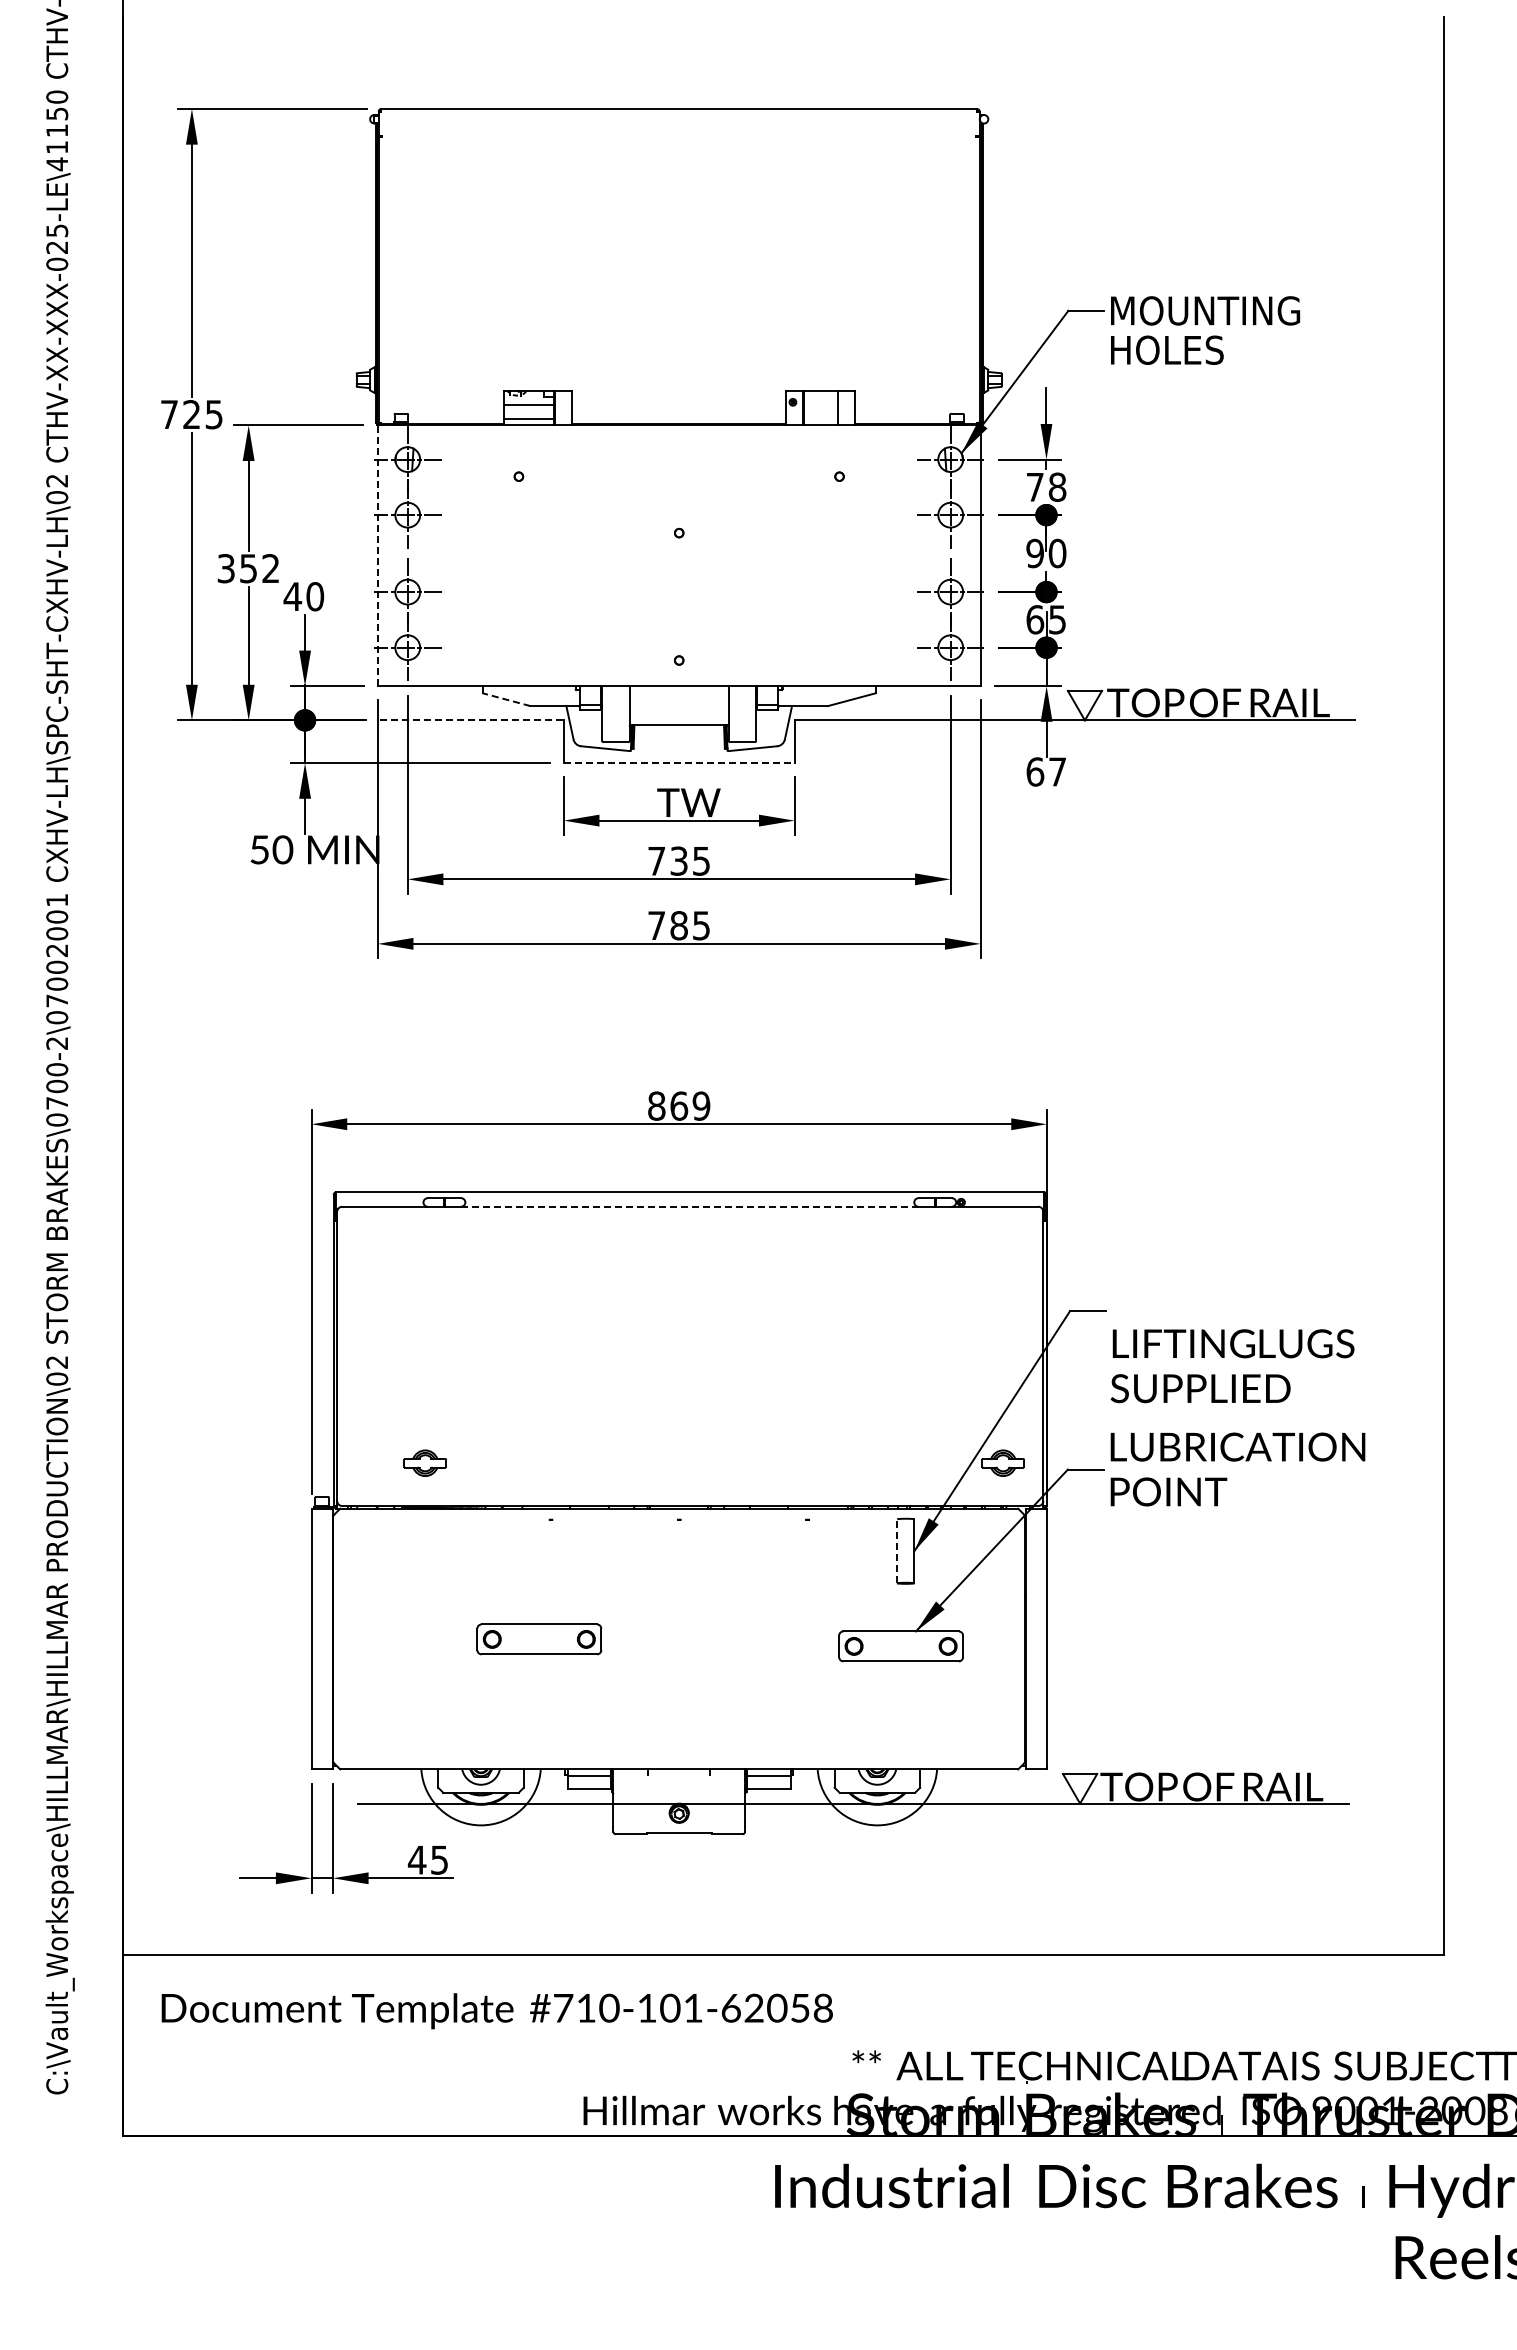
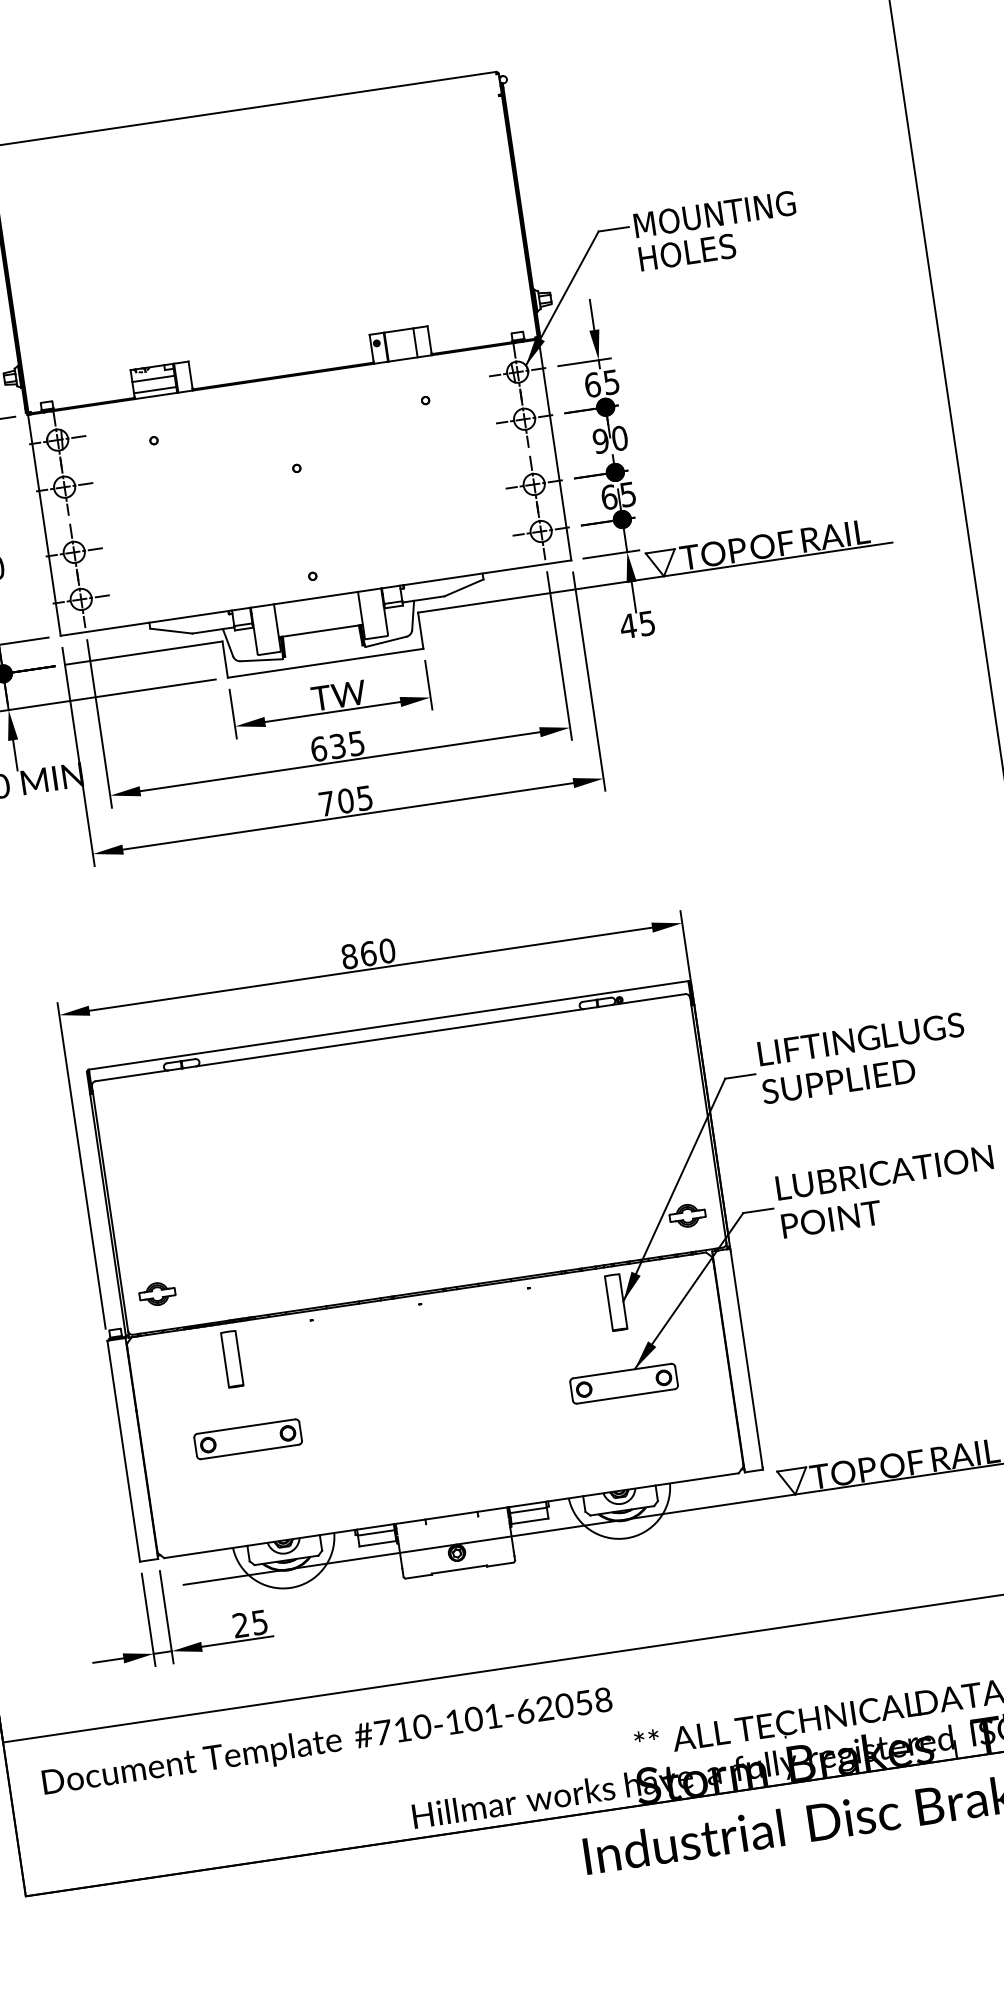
text: (1046, 486) -> (602, 383), 78 -> 65
line: (377, 555) -> (44, 525), dashed -> solid
line: (506, 699) -> (171, 630), dashed -> solid
line: (471, 720) -> (144, 653), dashed -> solid
line: (679, 763) -> (325, 663), dashed -> solid
text: (1045, 771) -> (636, 624), 67 -> 45
text: (656, 860) -> (318, 748), 735 -> 635
text: (678, 925) -> (345, 800), 785 -> 705
text: (701, 1105) -> (387, 950), 869 -> 860
line: (689, 1206) -> (389, 1037), dashed -> solid
text: (1232, 1366) -> (862, 1058), moved
part: (424, 1462) -> (156, 1293), moved
part: (452, 1550) -> (232, 1358), added
line: (897, 1550) -> (609, 1302), dashed -> solid
part: (539, 1639) -> (248, 1439), moved
text: (416, 1859) -> (240, 1624), 45 -> 25

